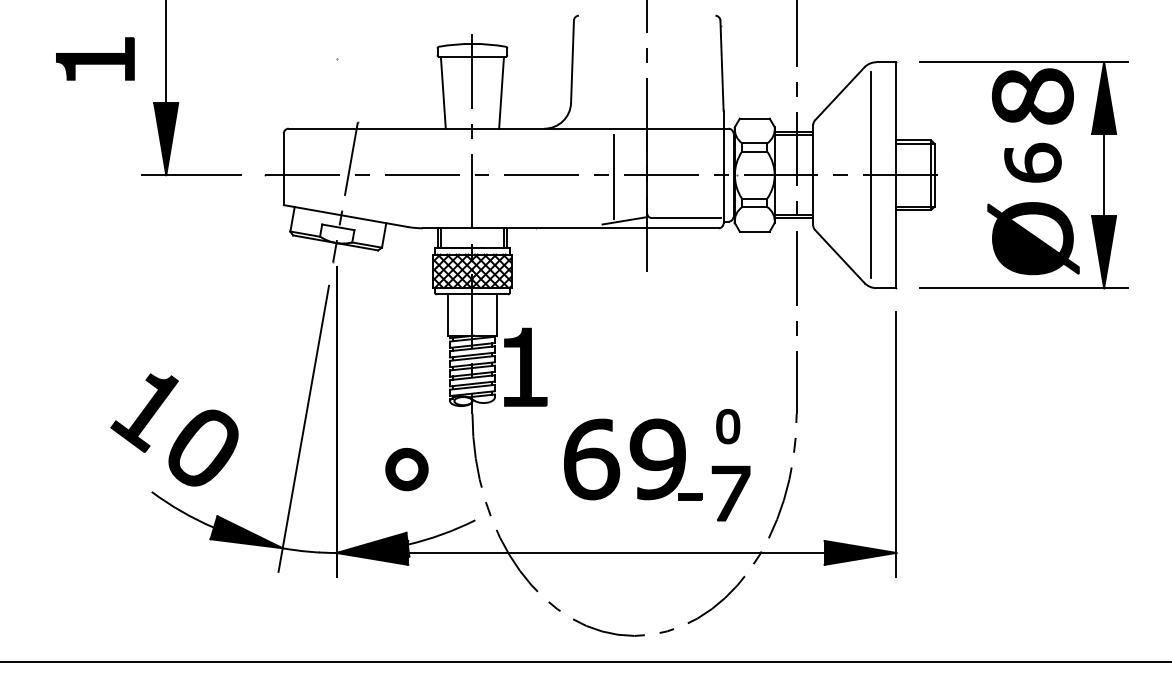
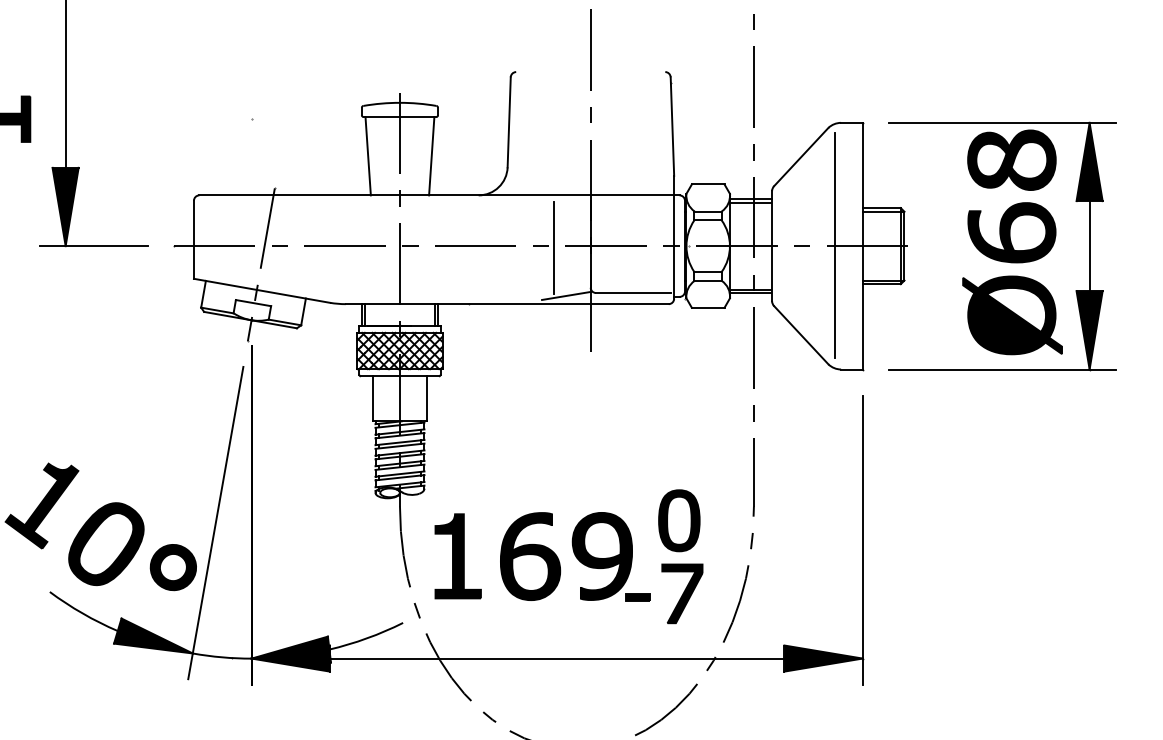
part: (1032, 162) -> (1011, 232), size x1.43
part: (525, 366) -> (457, 555), moved
part: (727, 426) -> (678, 520), size x1.67
part: (406, 469) -> (172, 567), moved

